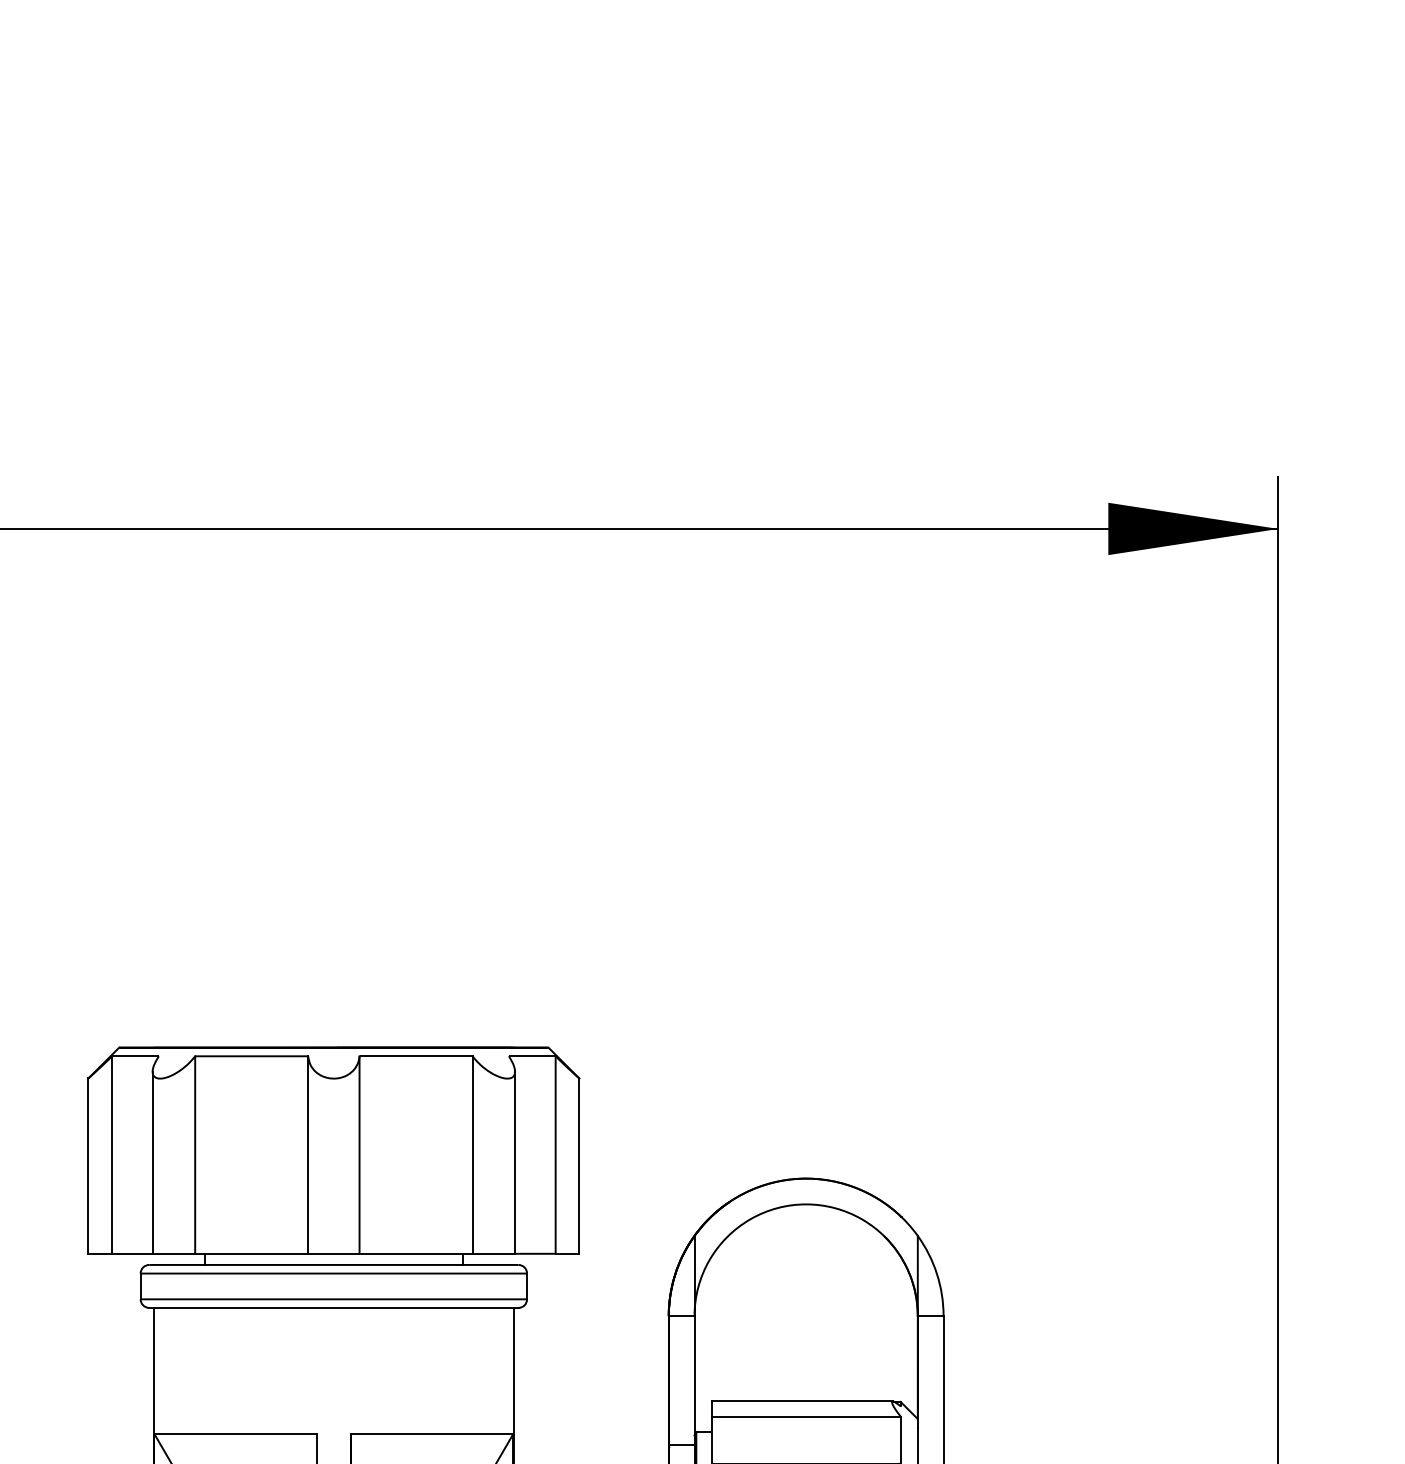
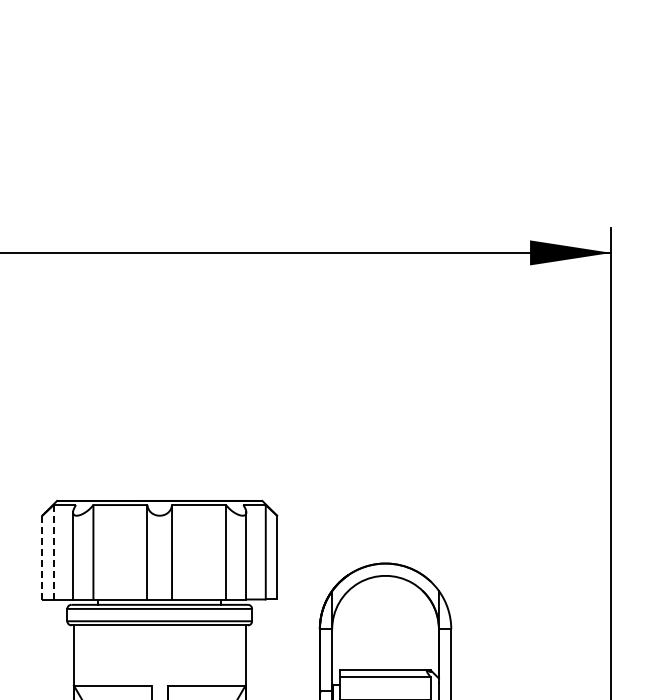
line: (111, 1155) -> (53, 552), solid -> dashed
line: (88, 1165) -> (42, 557), solid -> dashed

